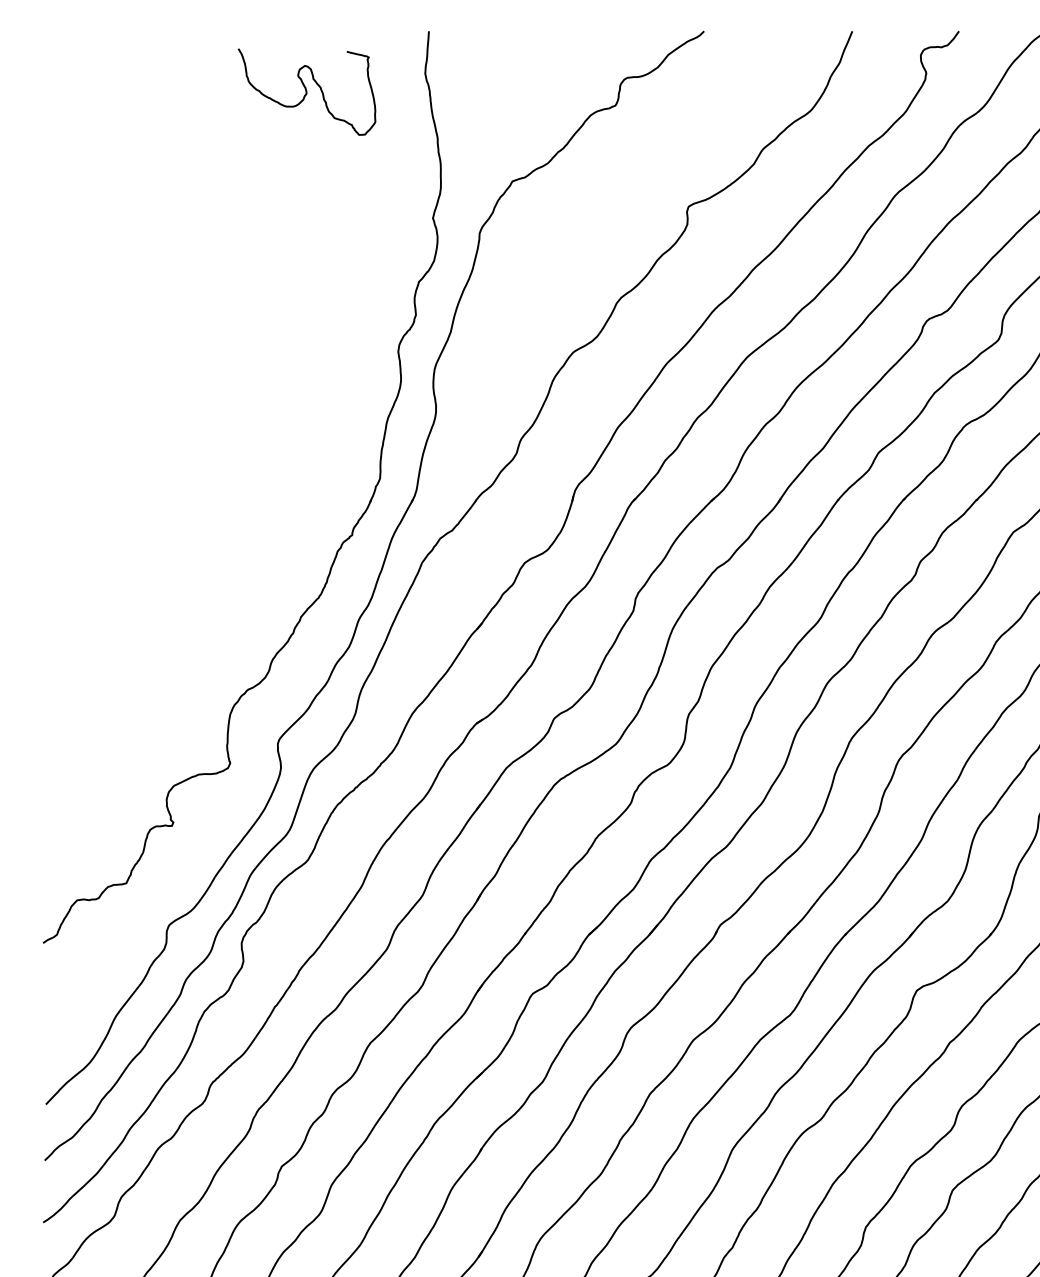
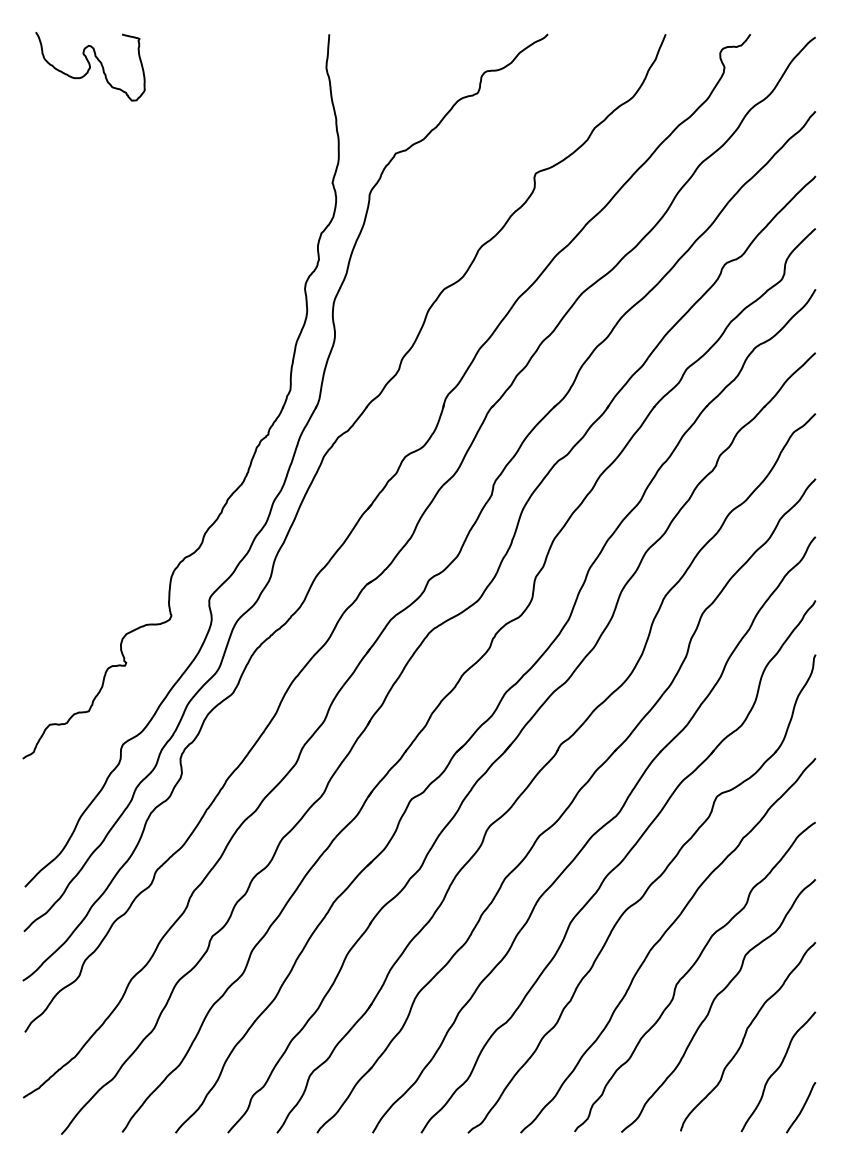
curve: (307, 91) -> (90, 66), moved

